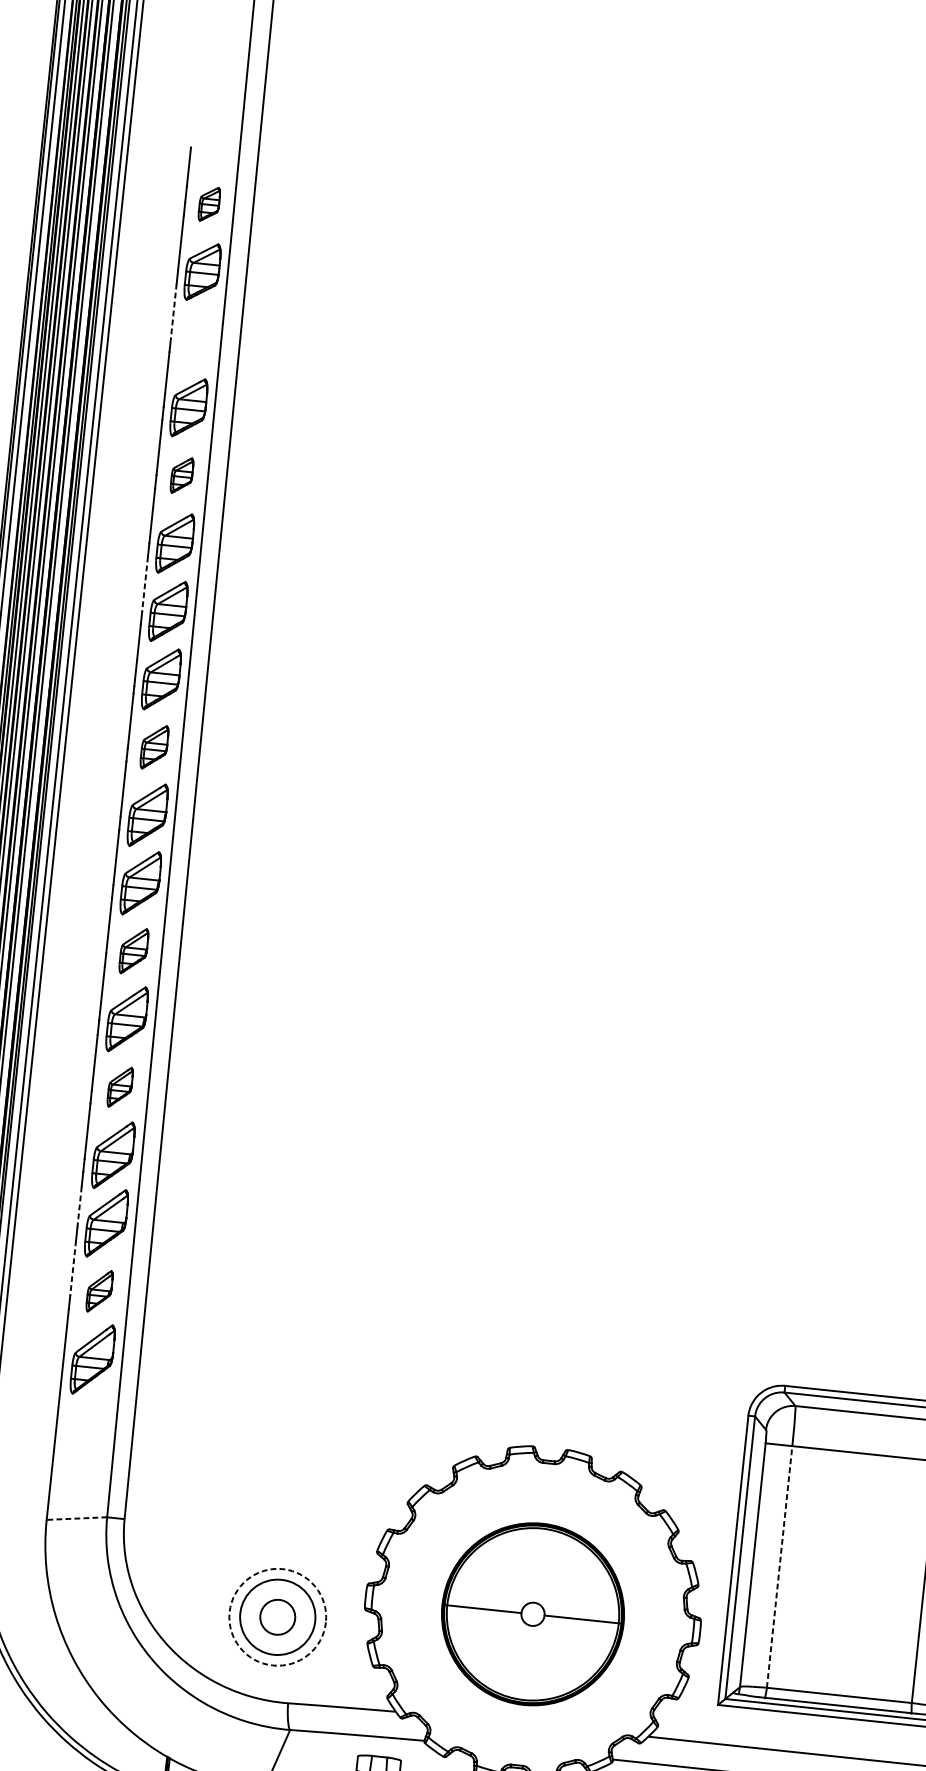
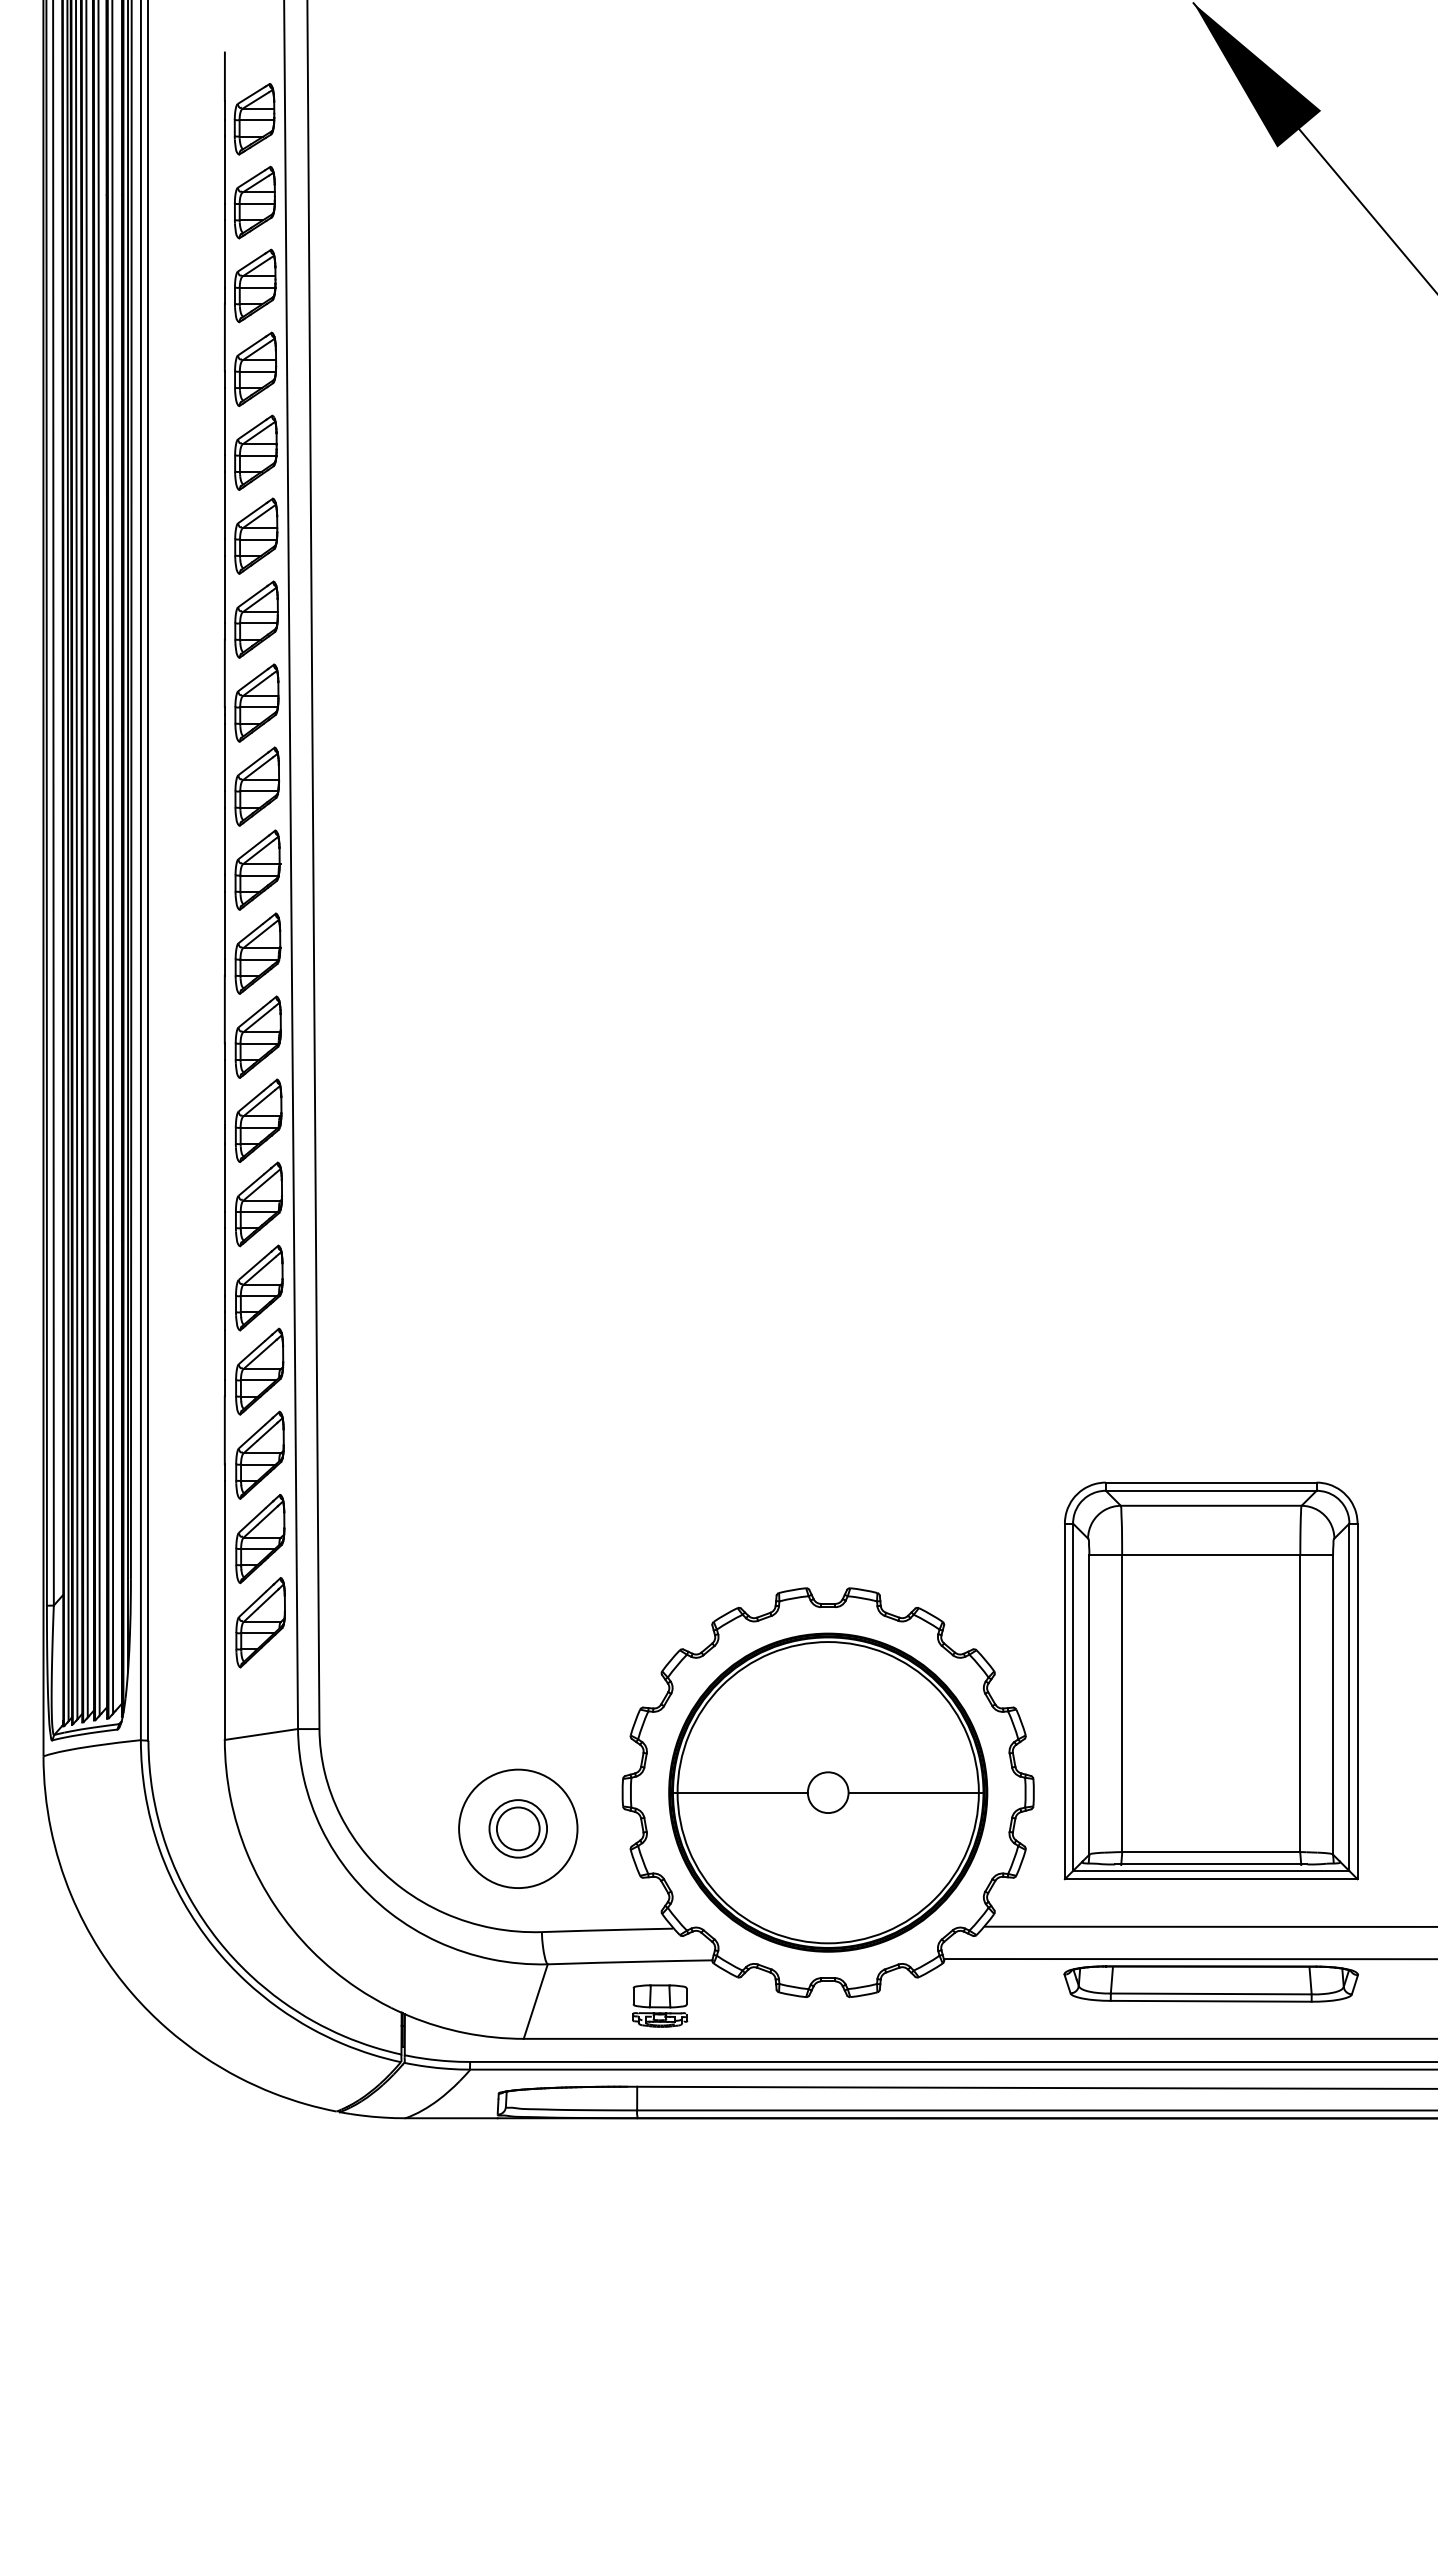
part: (209, 204) -> (254, 119), size x1.67
line: (173, 310) -> (224, 253), dashed -> solid
part: (195, 339) -> (255, 285), added
part: (181, 475) -> (255, 452), size x1.67
line: (144, 584) -> (224, 589), dashed -> solid
part: (153, 747) -> (256, 786), size x1.43
part: (133, 950) -> (257, 1036), size x1.43
part: (119, 1087) -> (258, 1204), size x1.67
line: (79, 1207) -> (224, 1355), dashed -> solid
line: (72, 1268) -> (224, 1430), dashed -> solid
part: (99, 1290) -> (259, 1454), size x1.67
part: (85, 1427) -> (260, 1622), added
line: (76, 1518) -> (260, 1734), dashed -> solid
line: (779, 1566) -> (1122, 1703), dashed -> solid
part: (533, 1614) -> (828, 1792), size x1.43
circle: (277, 1617) -> (518, 1828), dashed -> solid
circle: (277, 1617) -> (518, 1828), size x0.62

